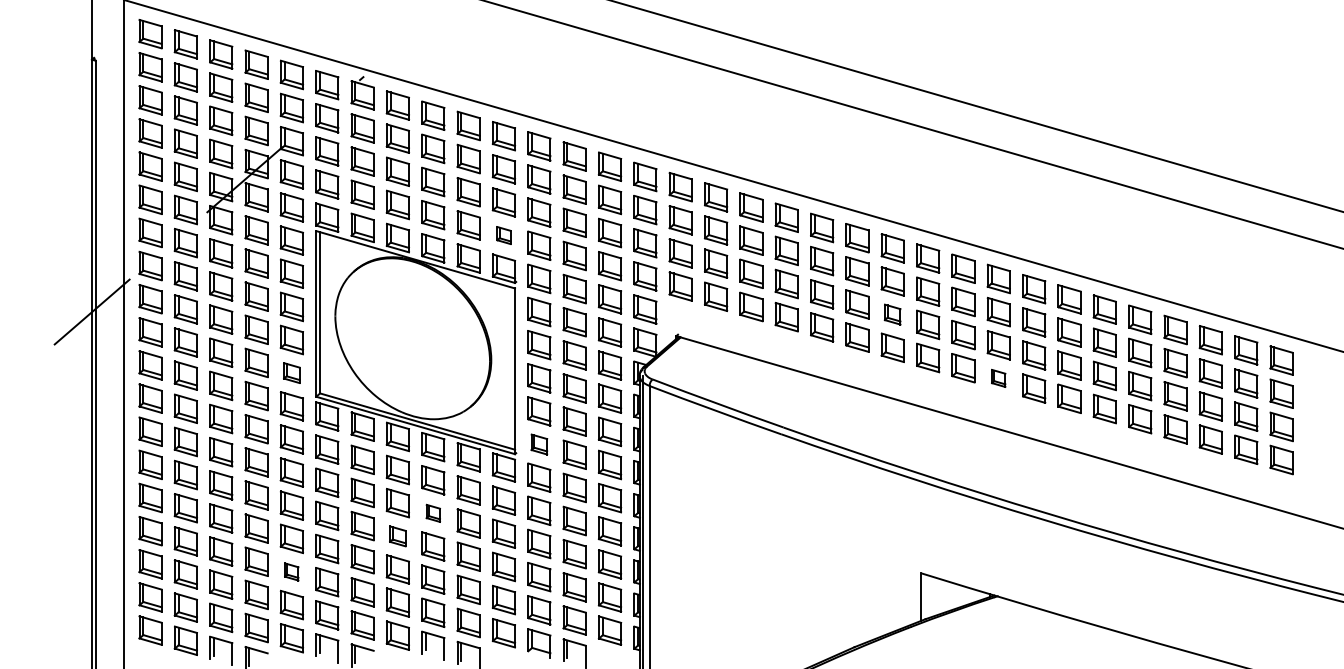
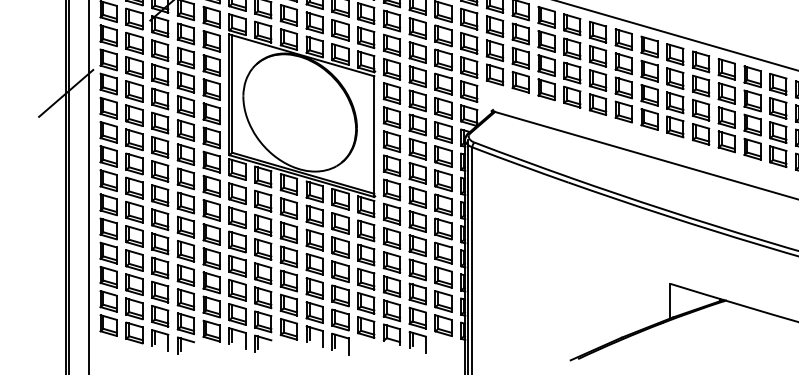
part: (503, 235) -> (365, 37), size x1.67
part: (892, 314) -> (649, 95), size x1.43
part: (291, 372) -> (211, 137), size x1.43
part: (998, 378) -> (726, 141), size x1.67
part: (539, 444) -> (392, 189), size x1.43
part: (433, 513) -> (314, 240), size x1.67
part: (397, 536) -> (288, 257), size x1.43
part: (291, 571) -> (211, 282), size x1.67

